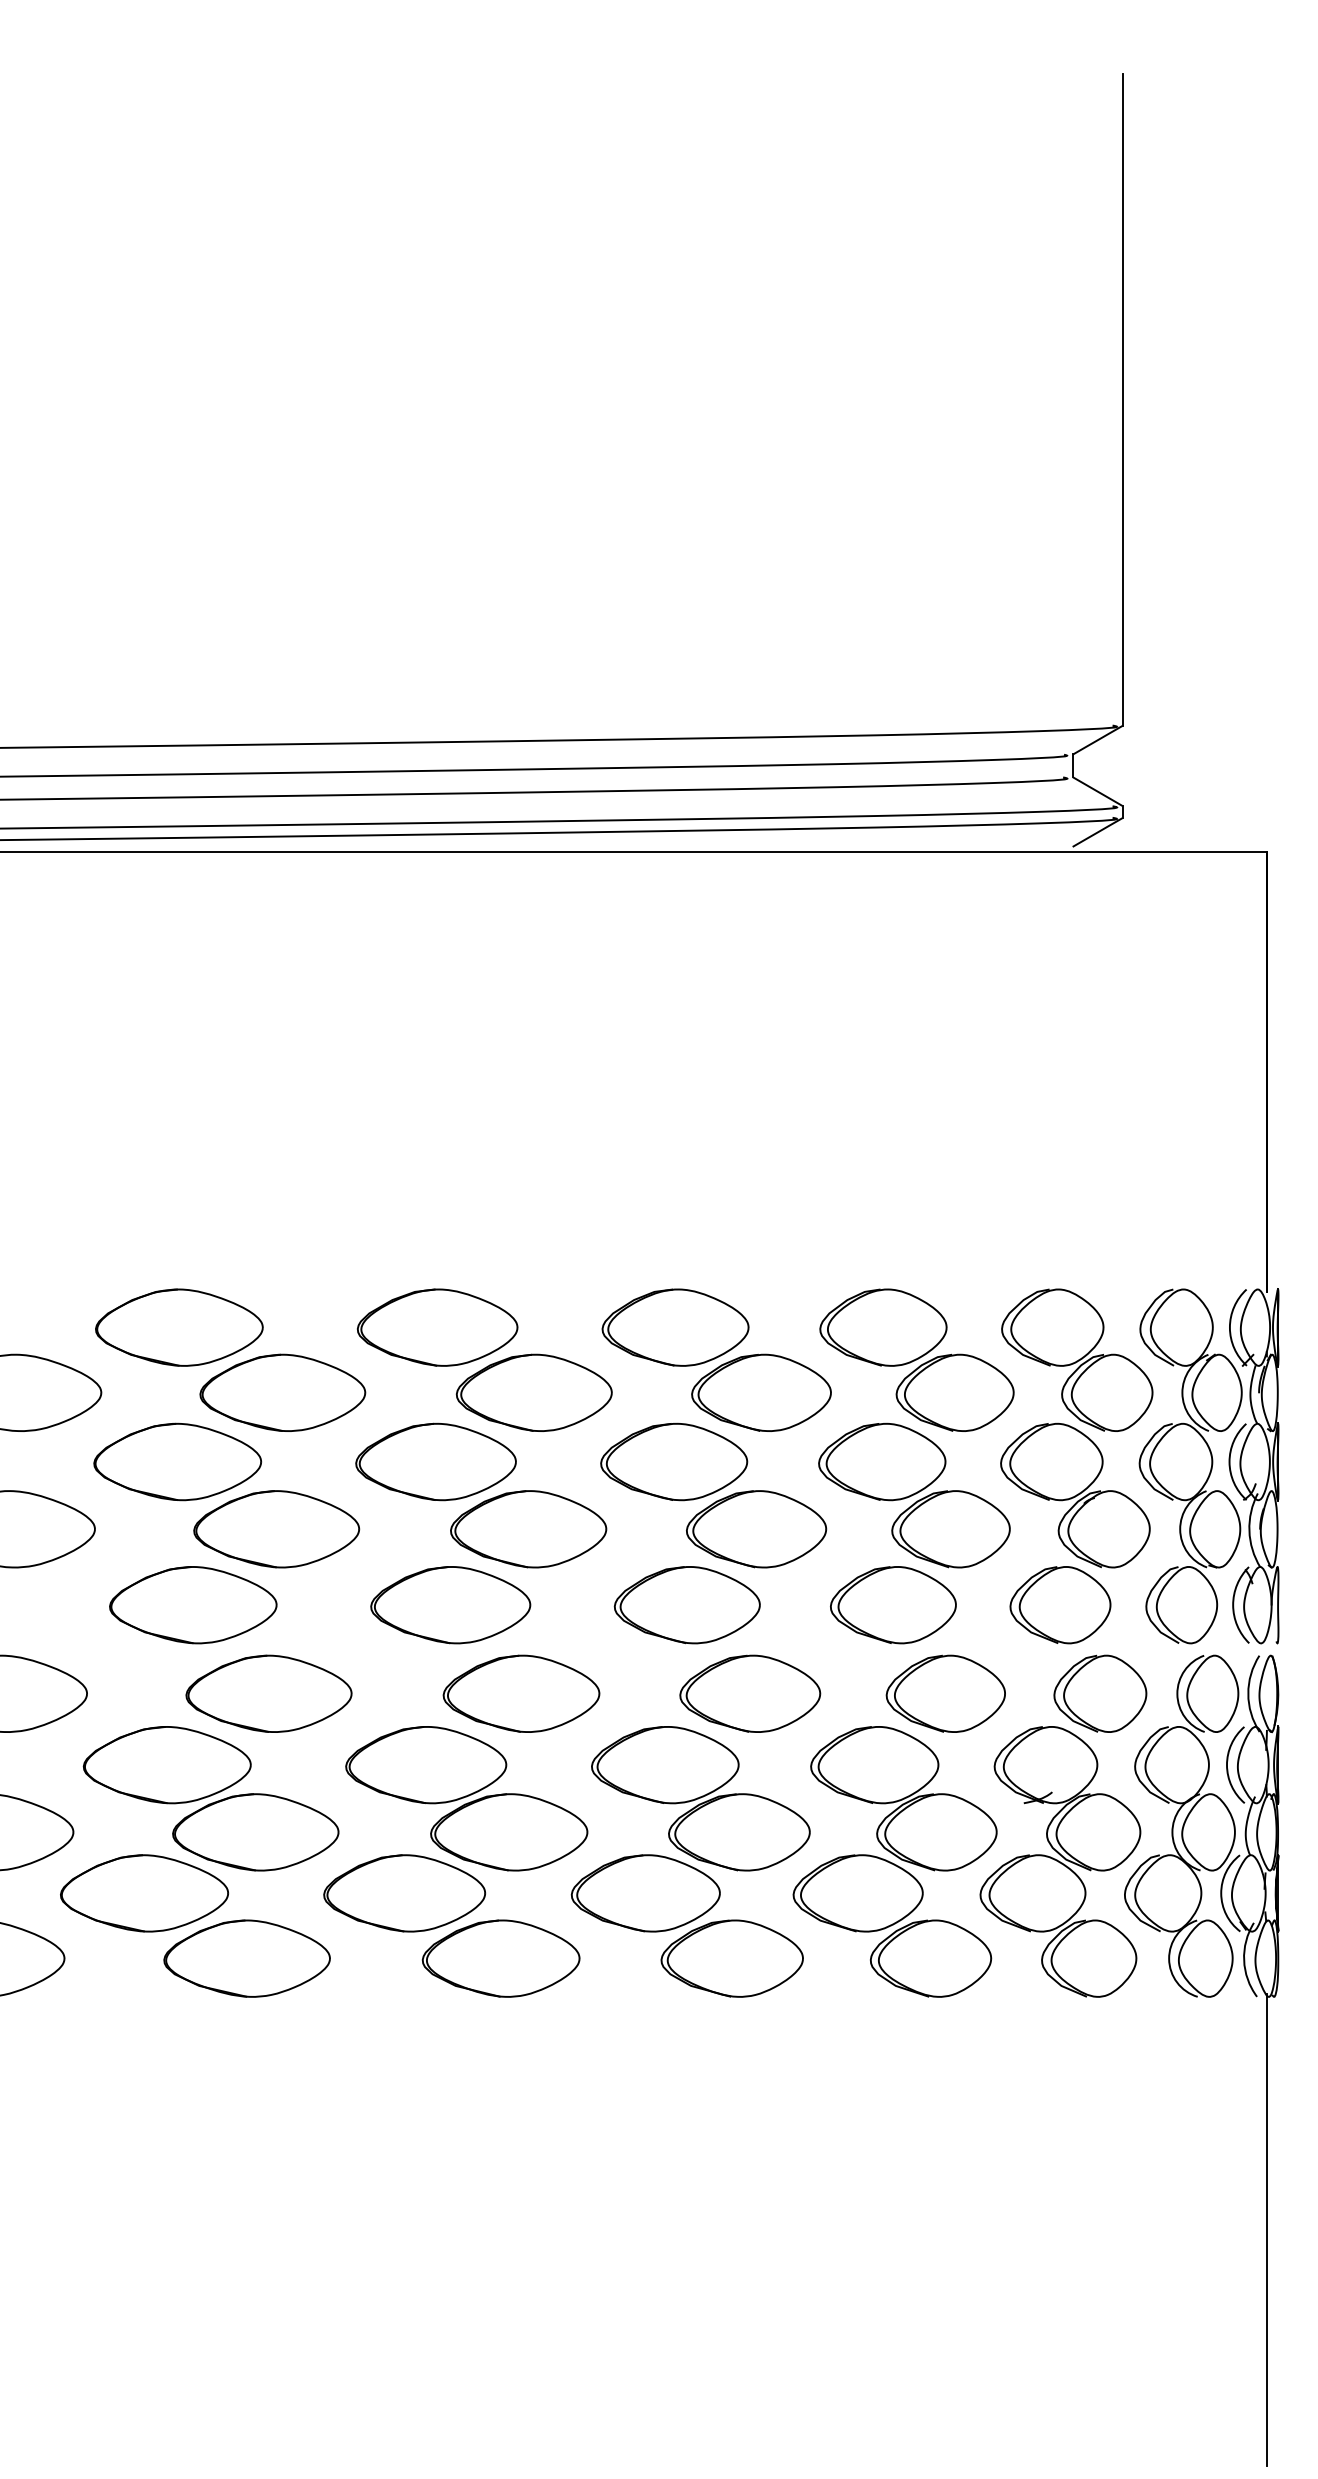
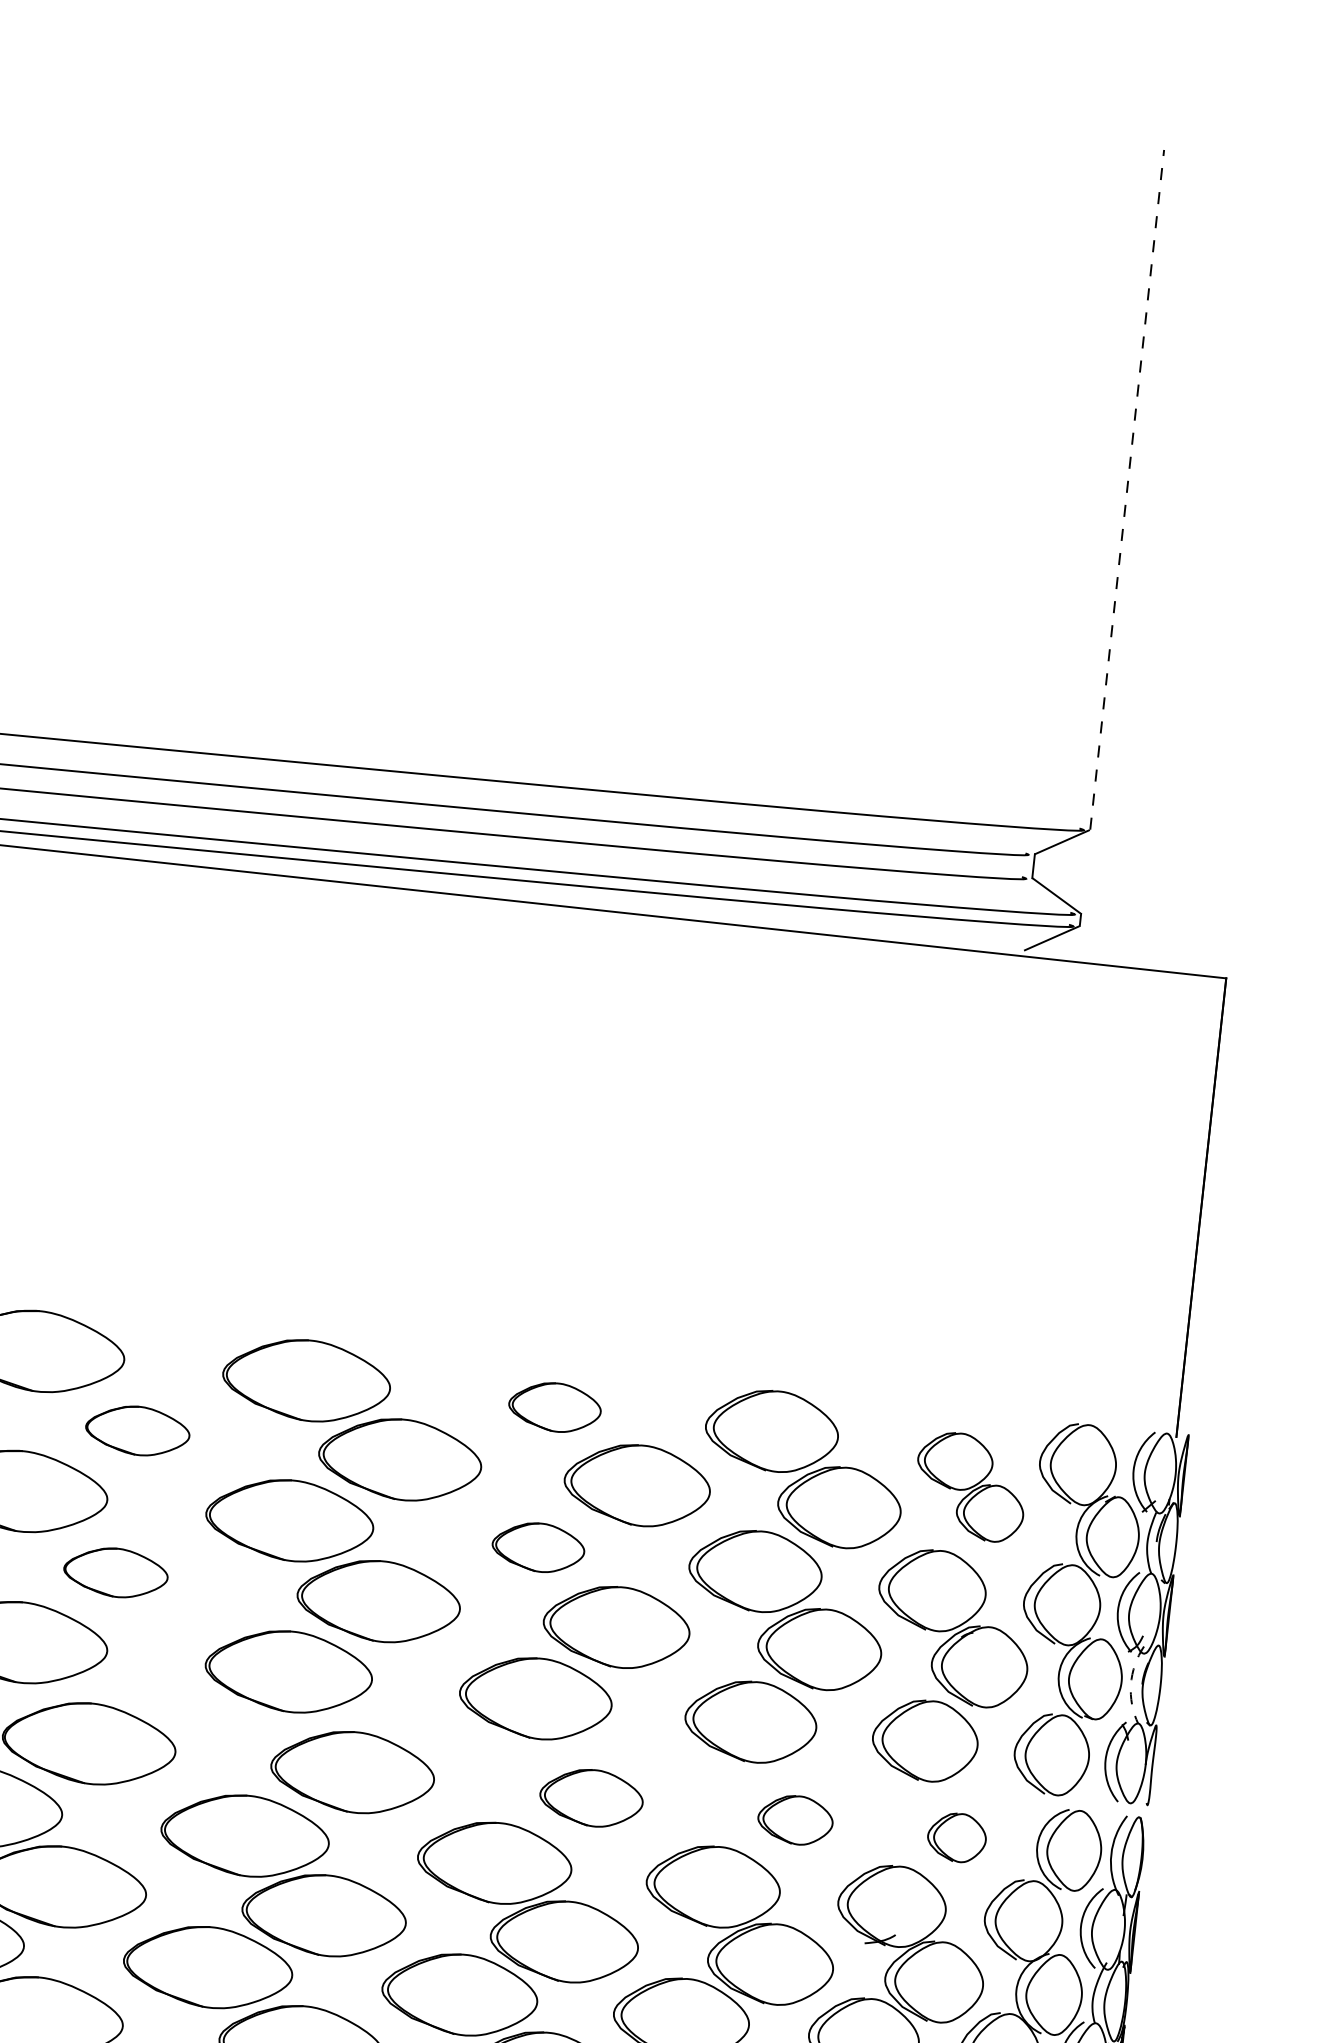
line: (1122, 399) -> (1126, 489), solid -> dashed
part: (675, 1327) -> (555, 1407), size x0.6
part: (1077, 1359) -> (970, 1486), size x0.7
part: (282, 1392) -> (137, 1430), size x0.6
part: (674, 1461) -> (538, 1546), size x0.6
part: (276, 1529) -> (115, 1572), size x0.6
arc: (1249, 1530) -> (1131, 1684), solid -> dashed
part: (750, 1693) -> (591, 1797), size x0.7
part: (945, 1693) -> (795, 1819), size x0.6
part: (1100, 1693) -> (957, 1837), size x0.6

